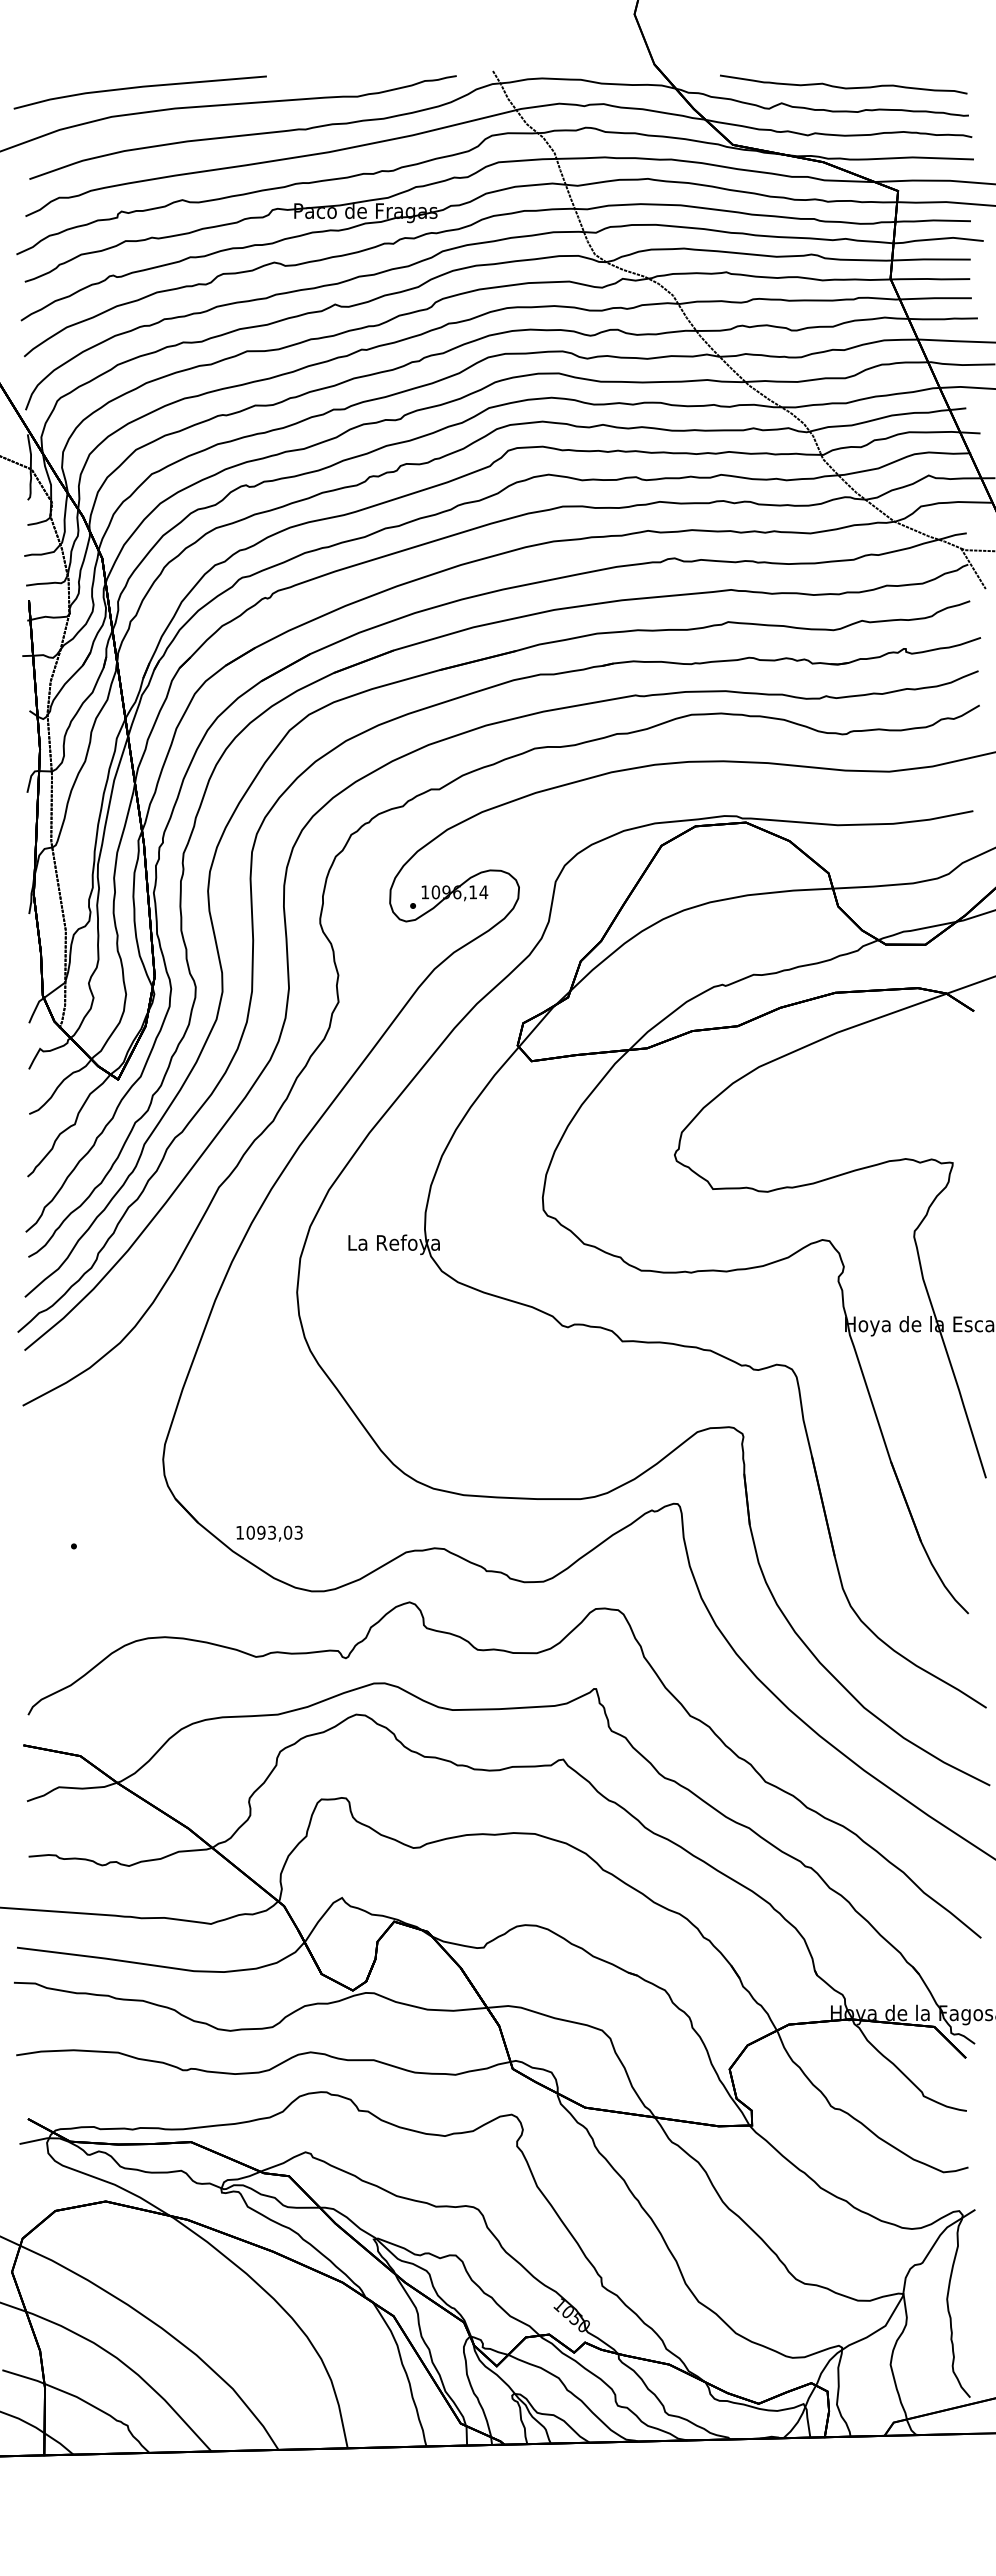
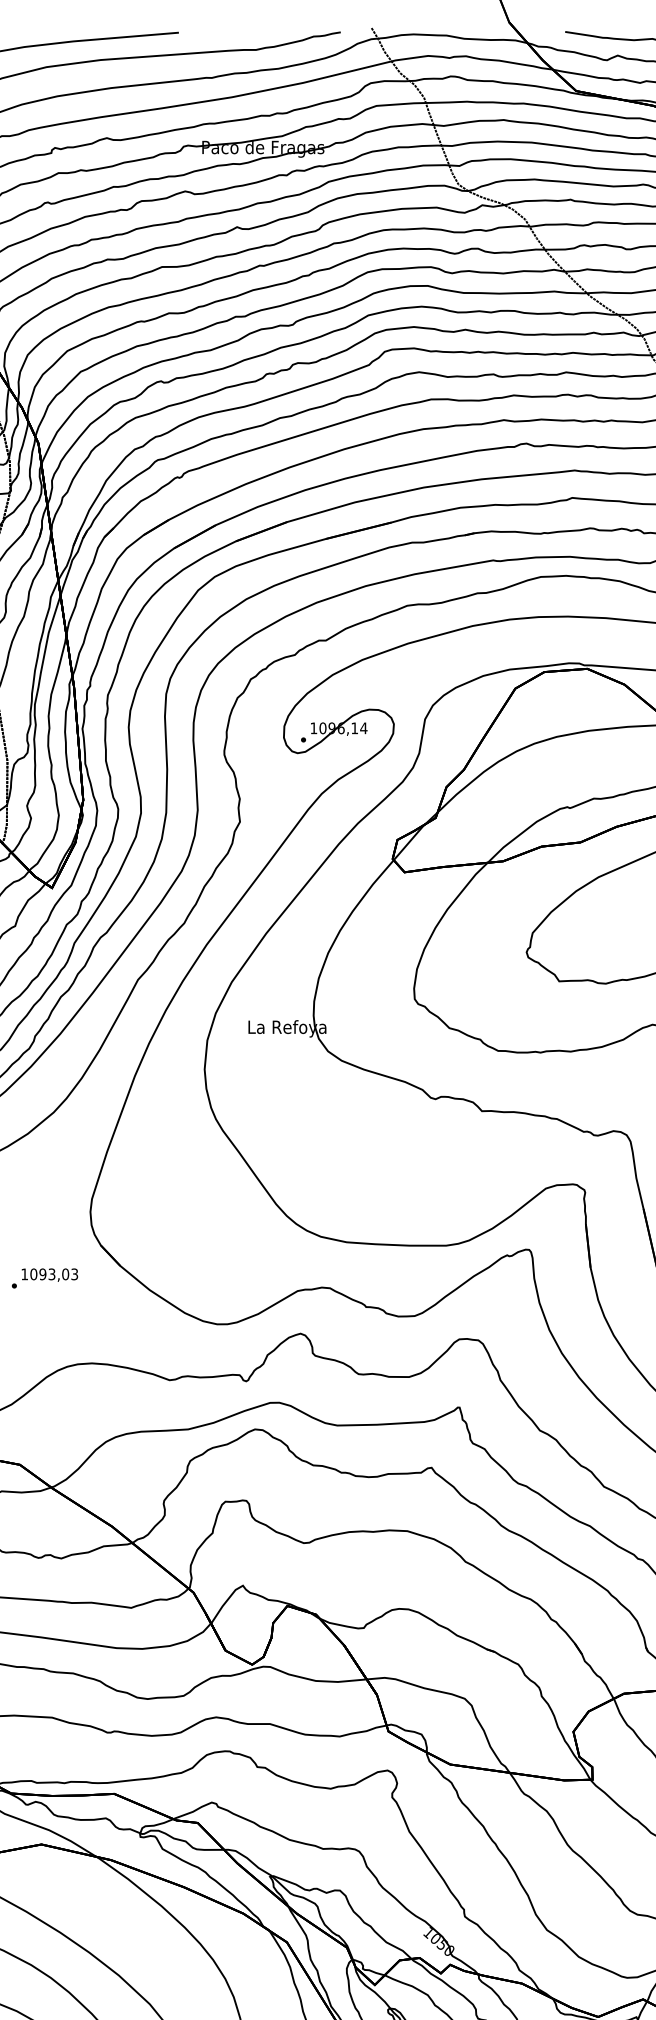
text: (269, 1533) -> (49, 1274), moved

